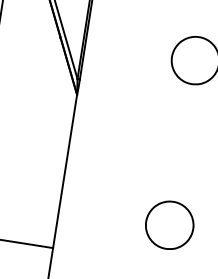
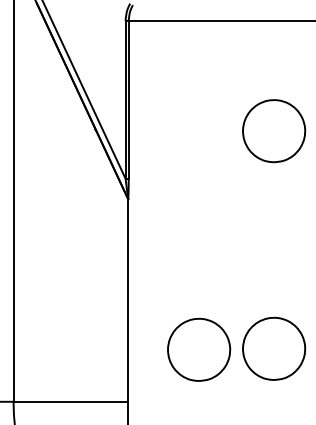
part: (113, 216) -> (199, 349), added

